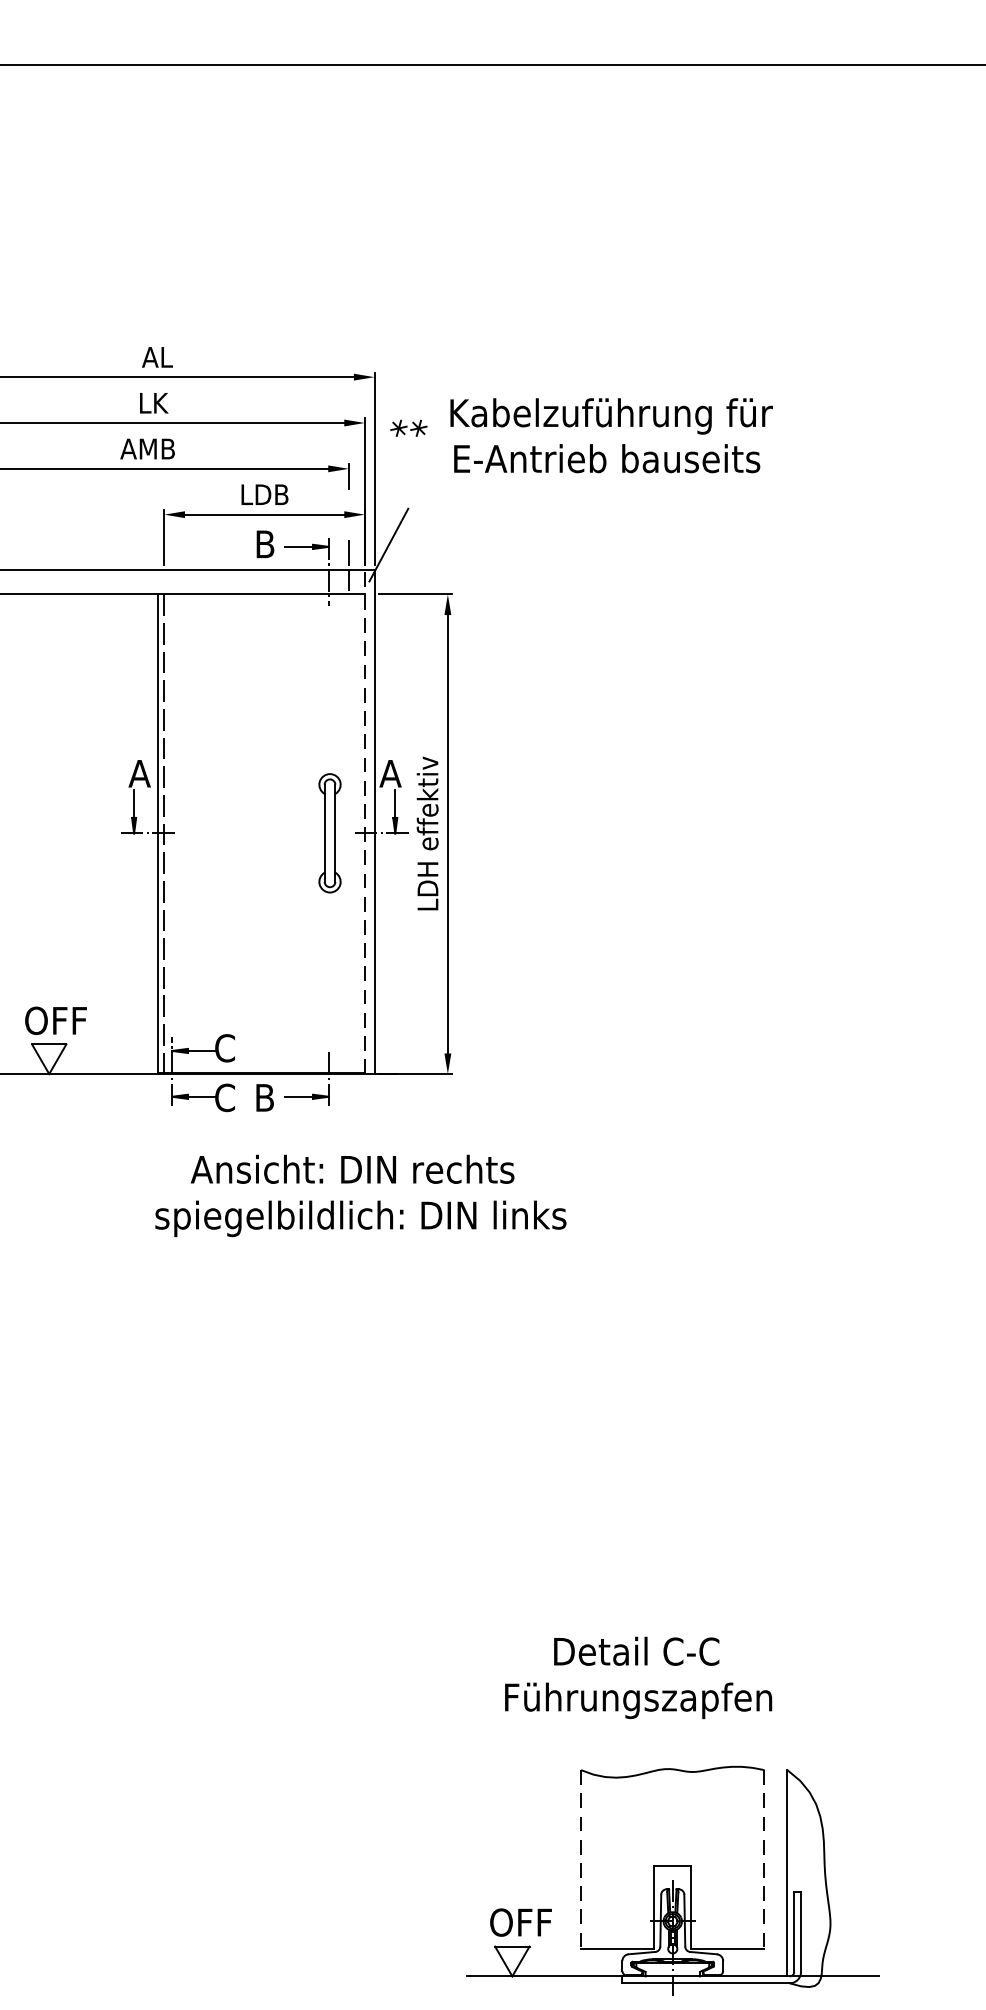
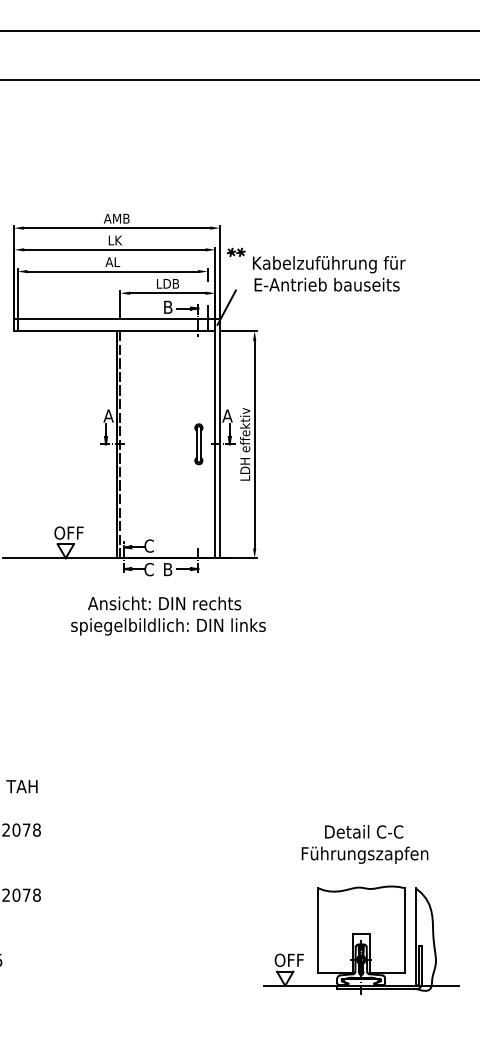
text: (156, 356) -> (116, 218), AL -> AMB
text: (612, 434) -> (329, 273), moved
text: (147, 447) -> (112, 261), AMB -> AL
line: (365, 821) -> (215, 438), dashed -> solid
part: (329, 833) -> (198, 444), size x0.71
text: (360, 1194) -> (168, 615), moved
text: (637, 1678) -> (364, 844), moved
line: (580, 1859) -> (317, 930), dashed -> solid
line: (764, 1859) -> (404, 930), dashed -> solid

